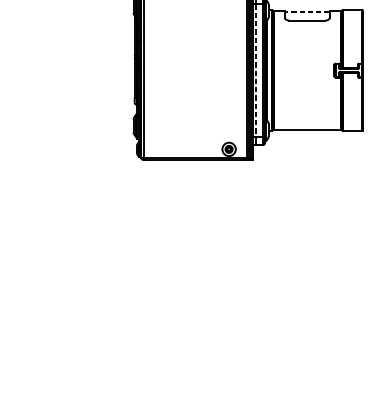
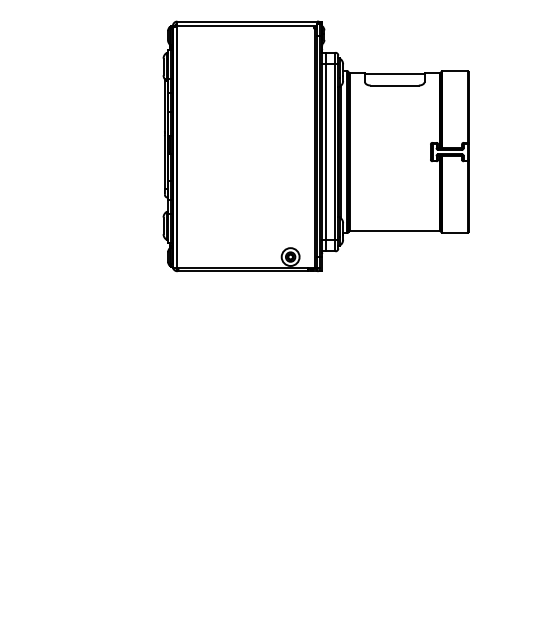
line: (307, 11) -> (394, 73), dashed -> solid
line: (256, 70) -> (326, 152), dashed -> solid

